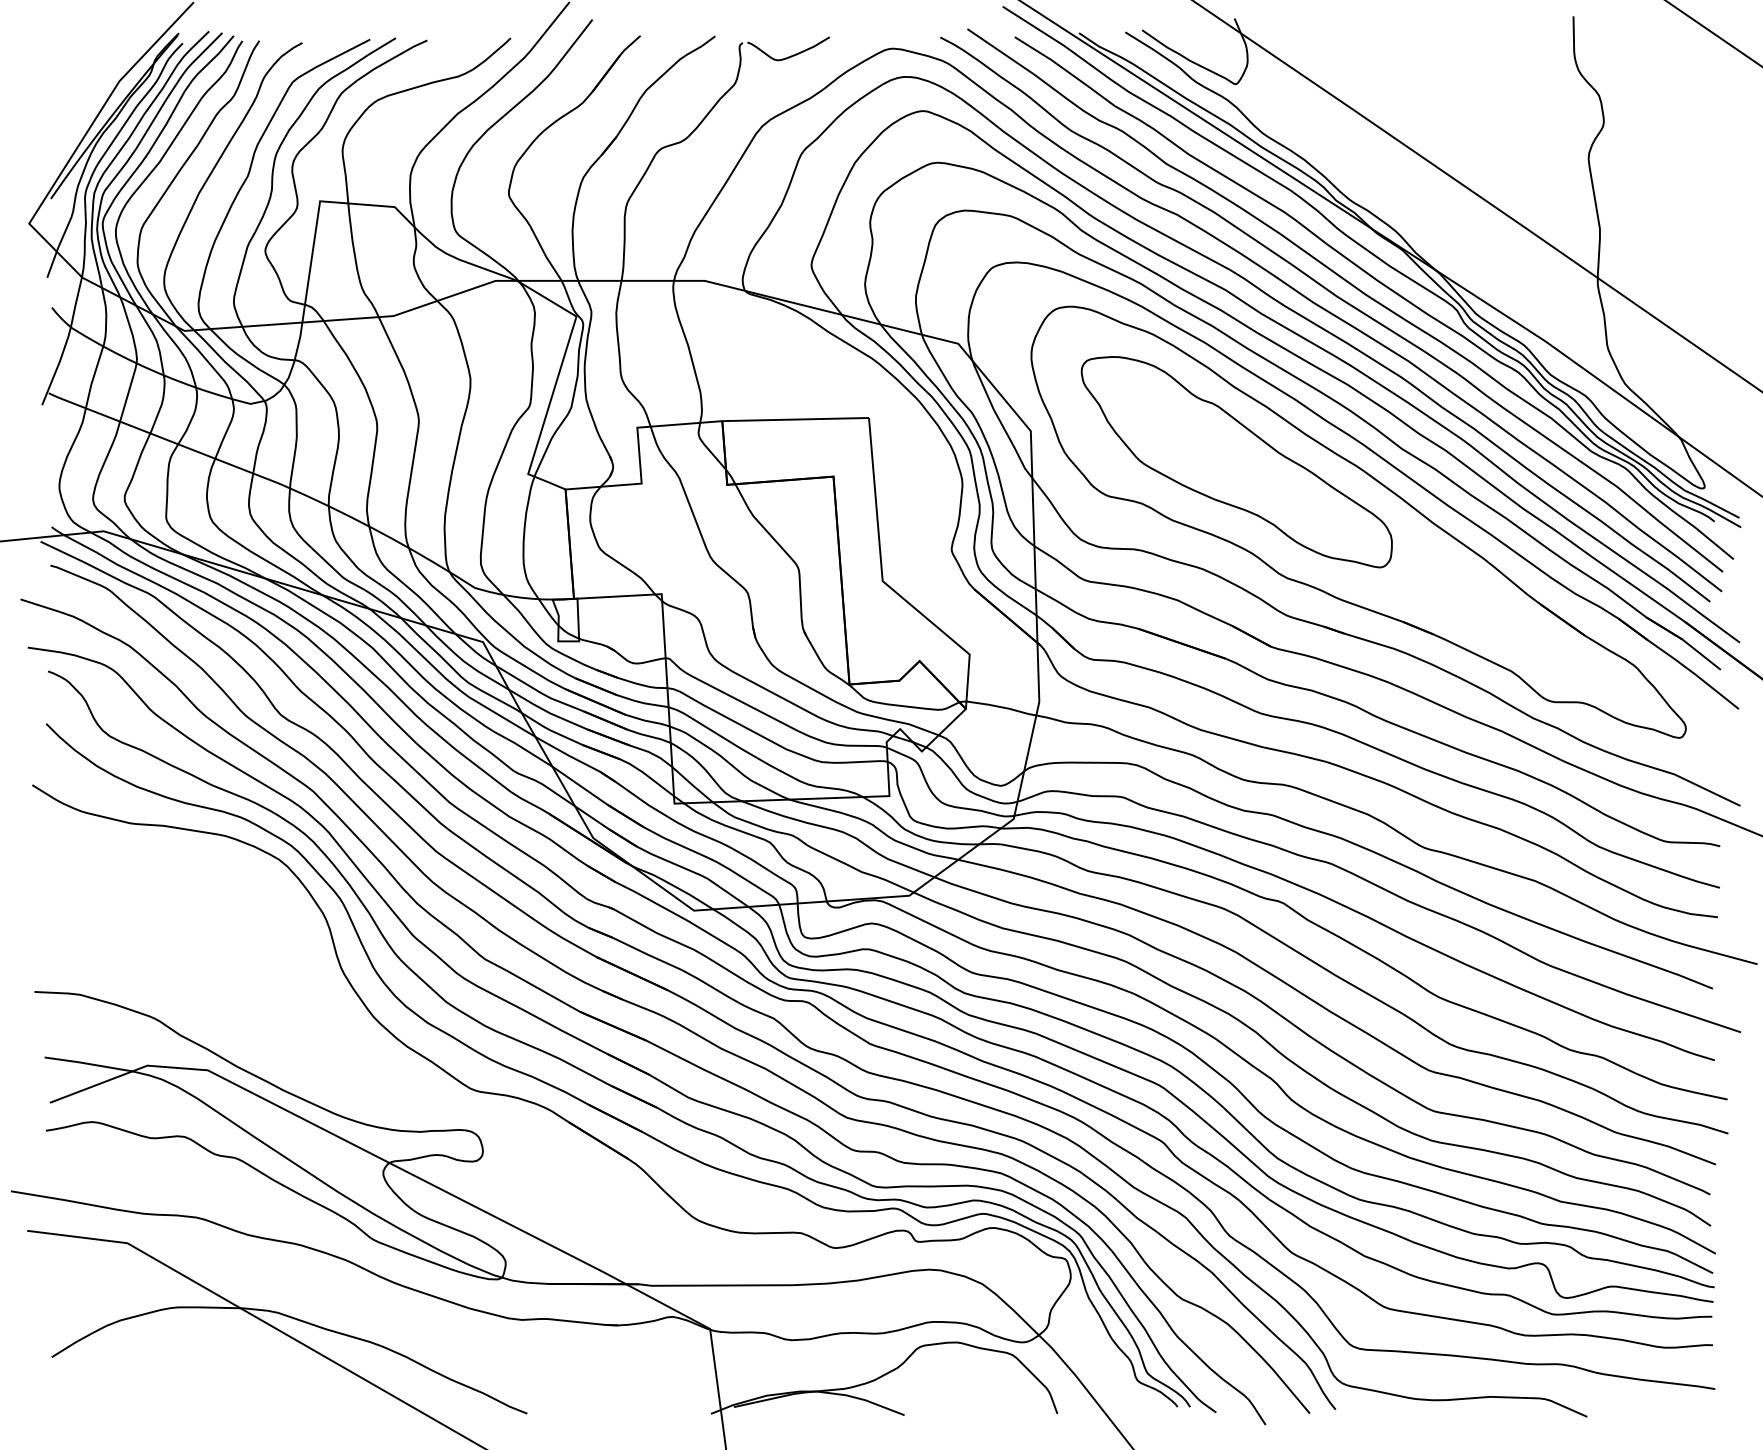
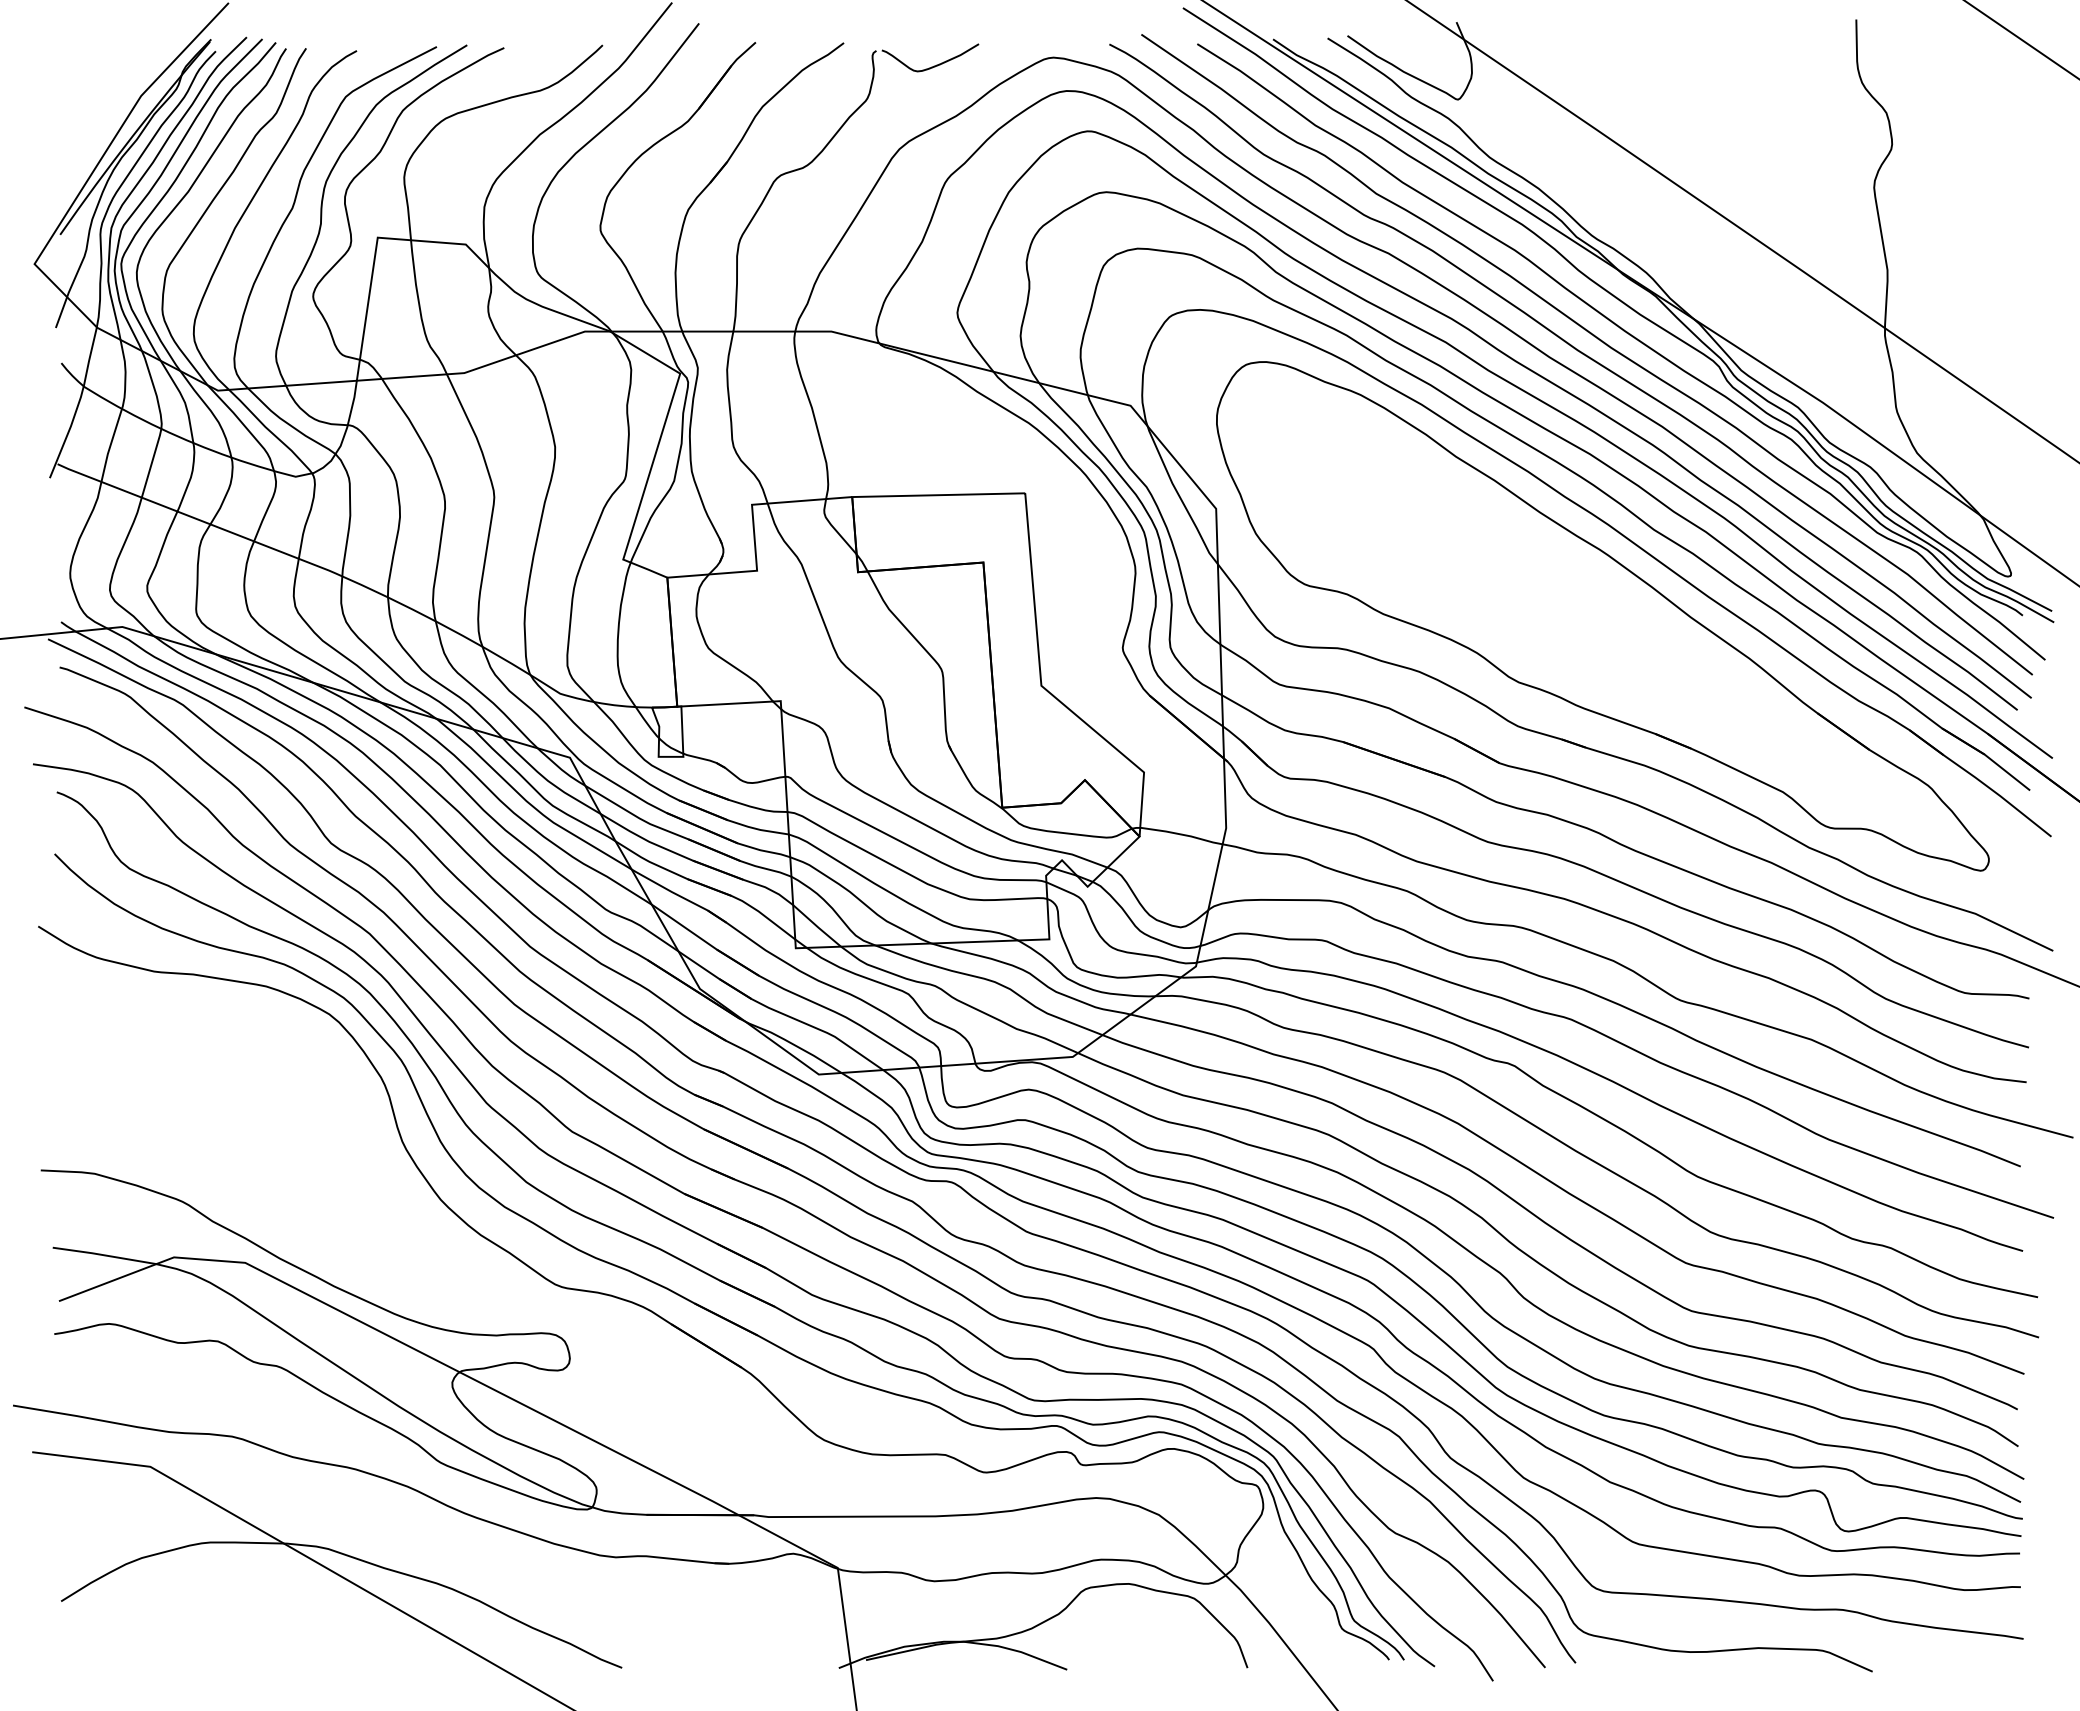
part: (1236, 462) -> (1458, 545), removed

